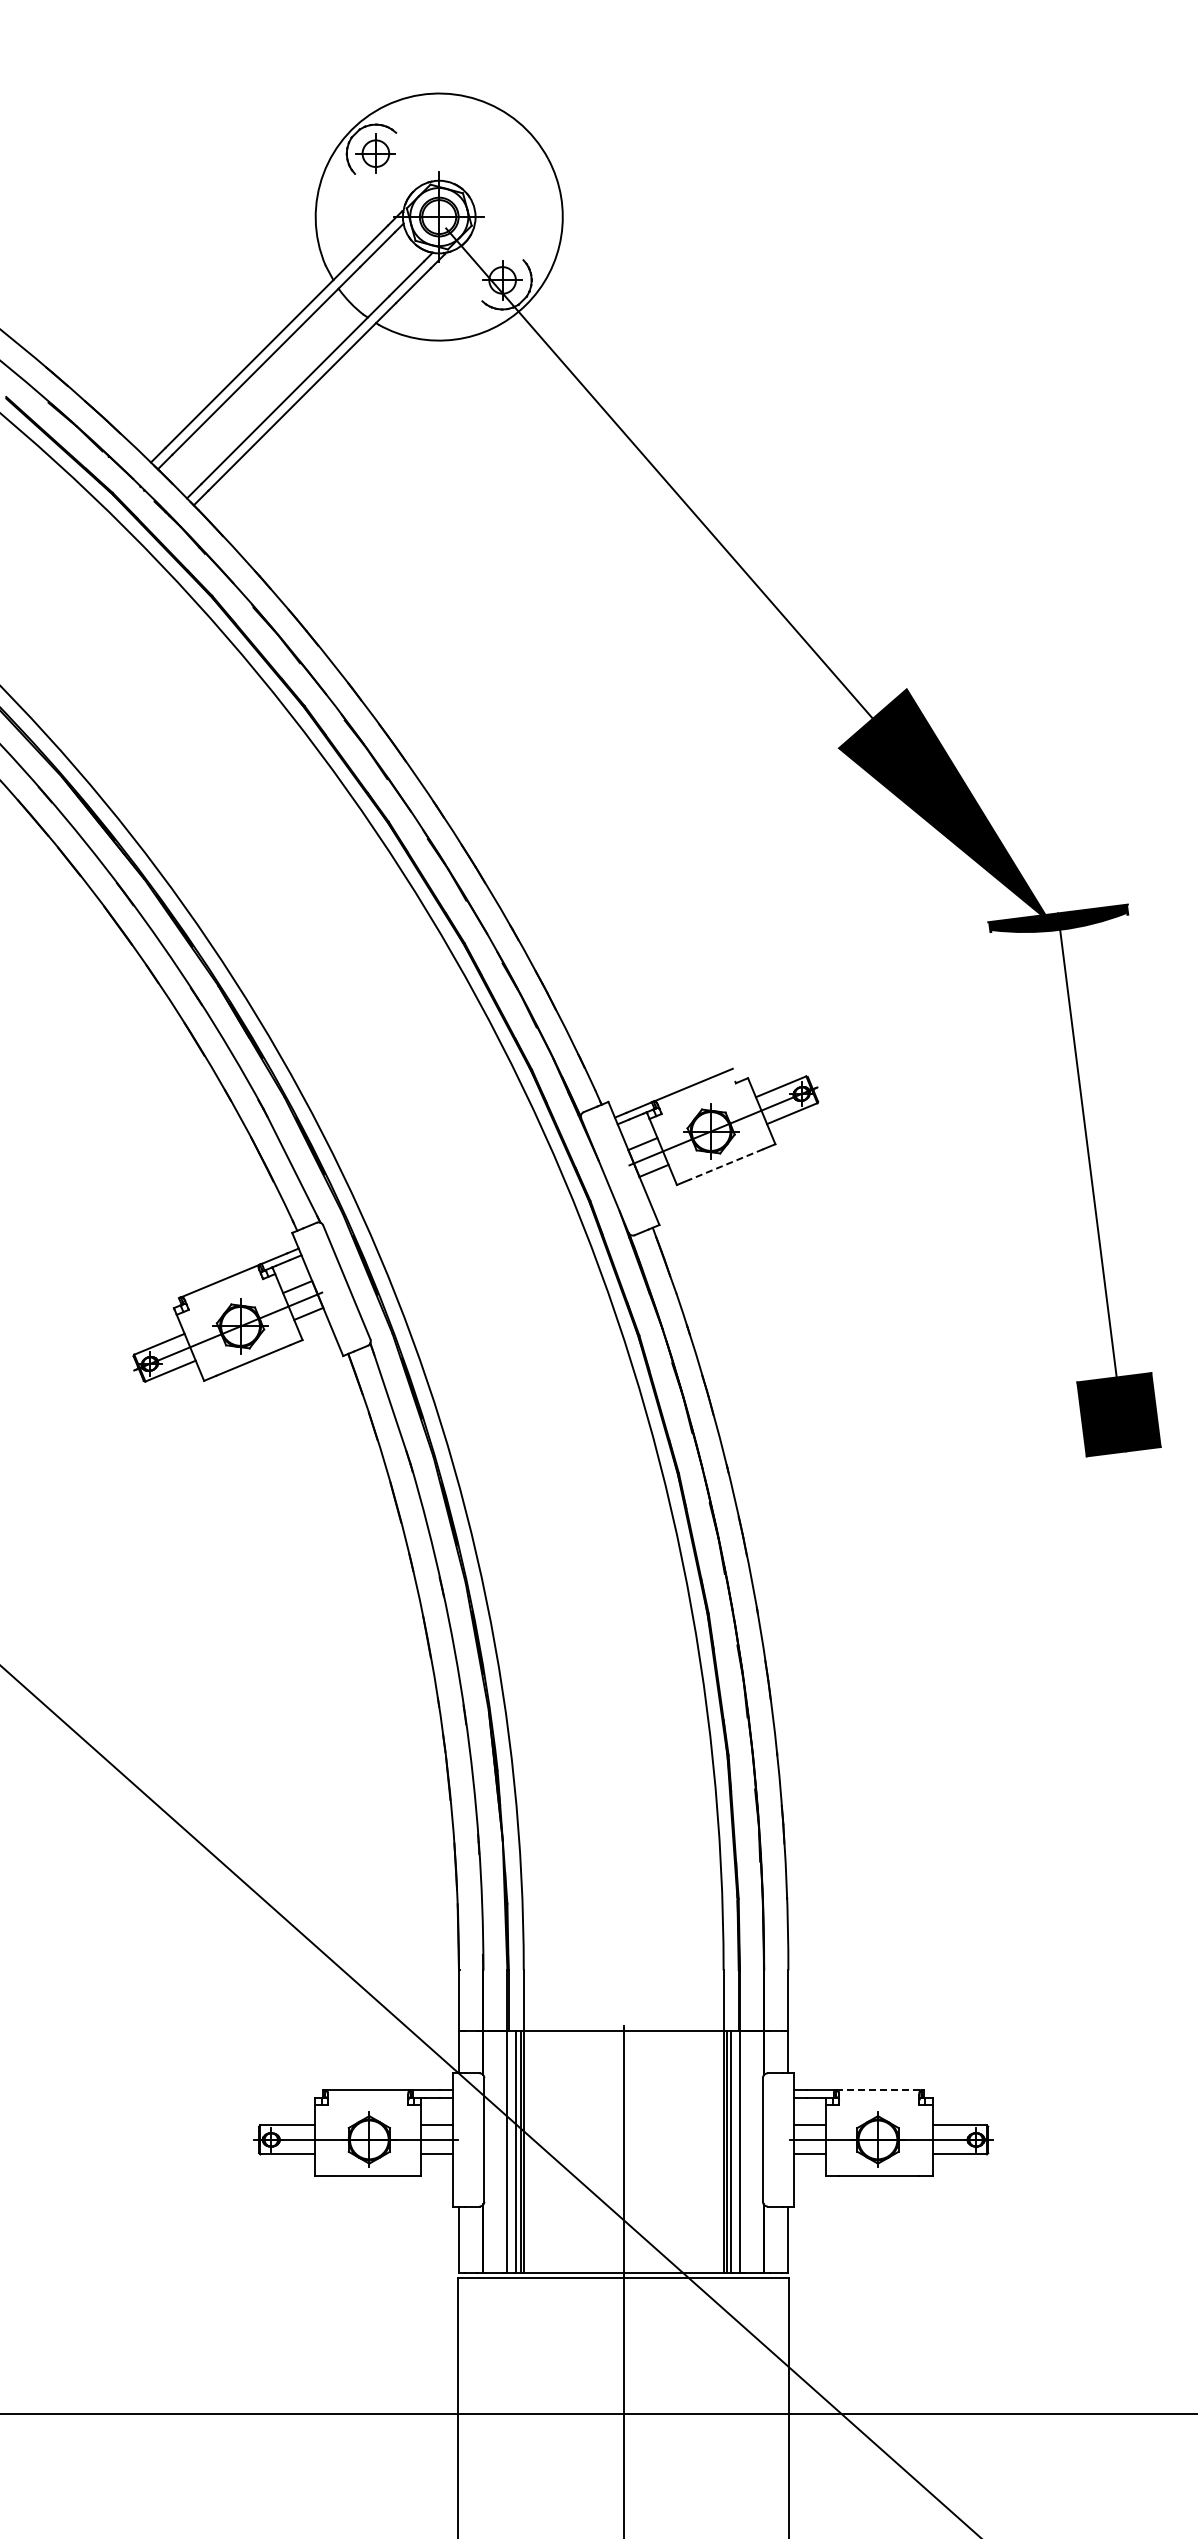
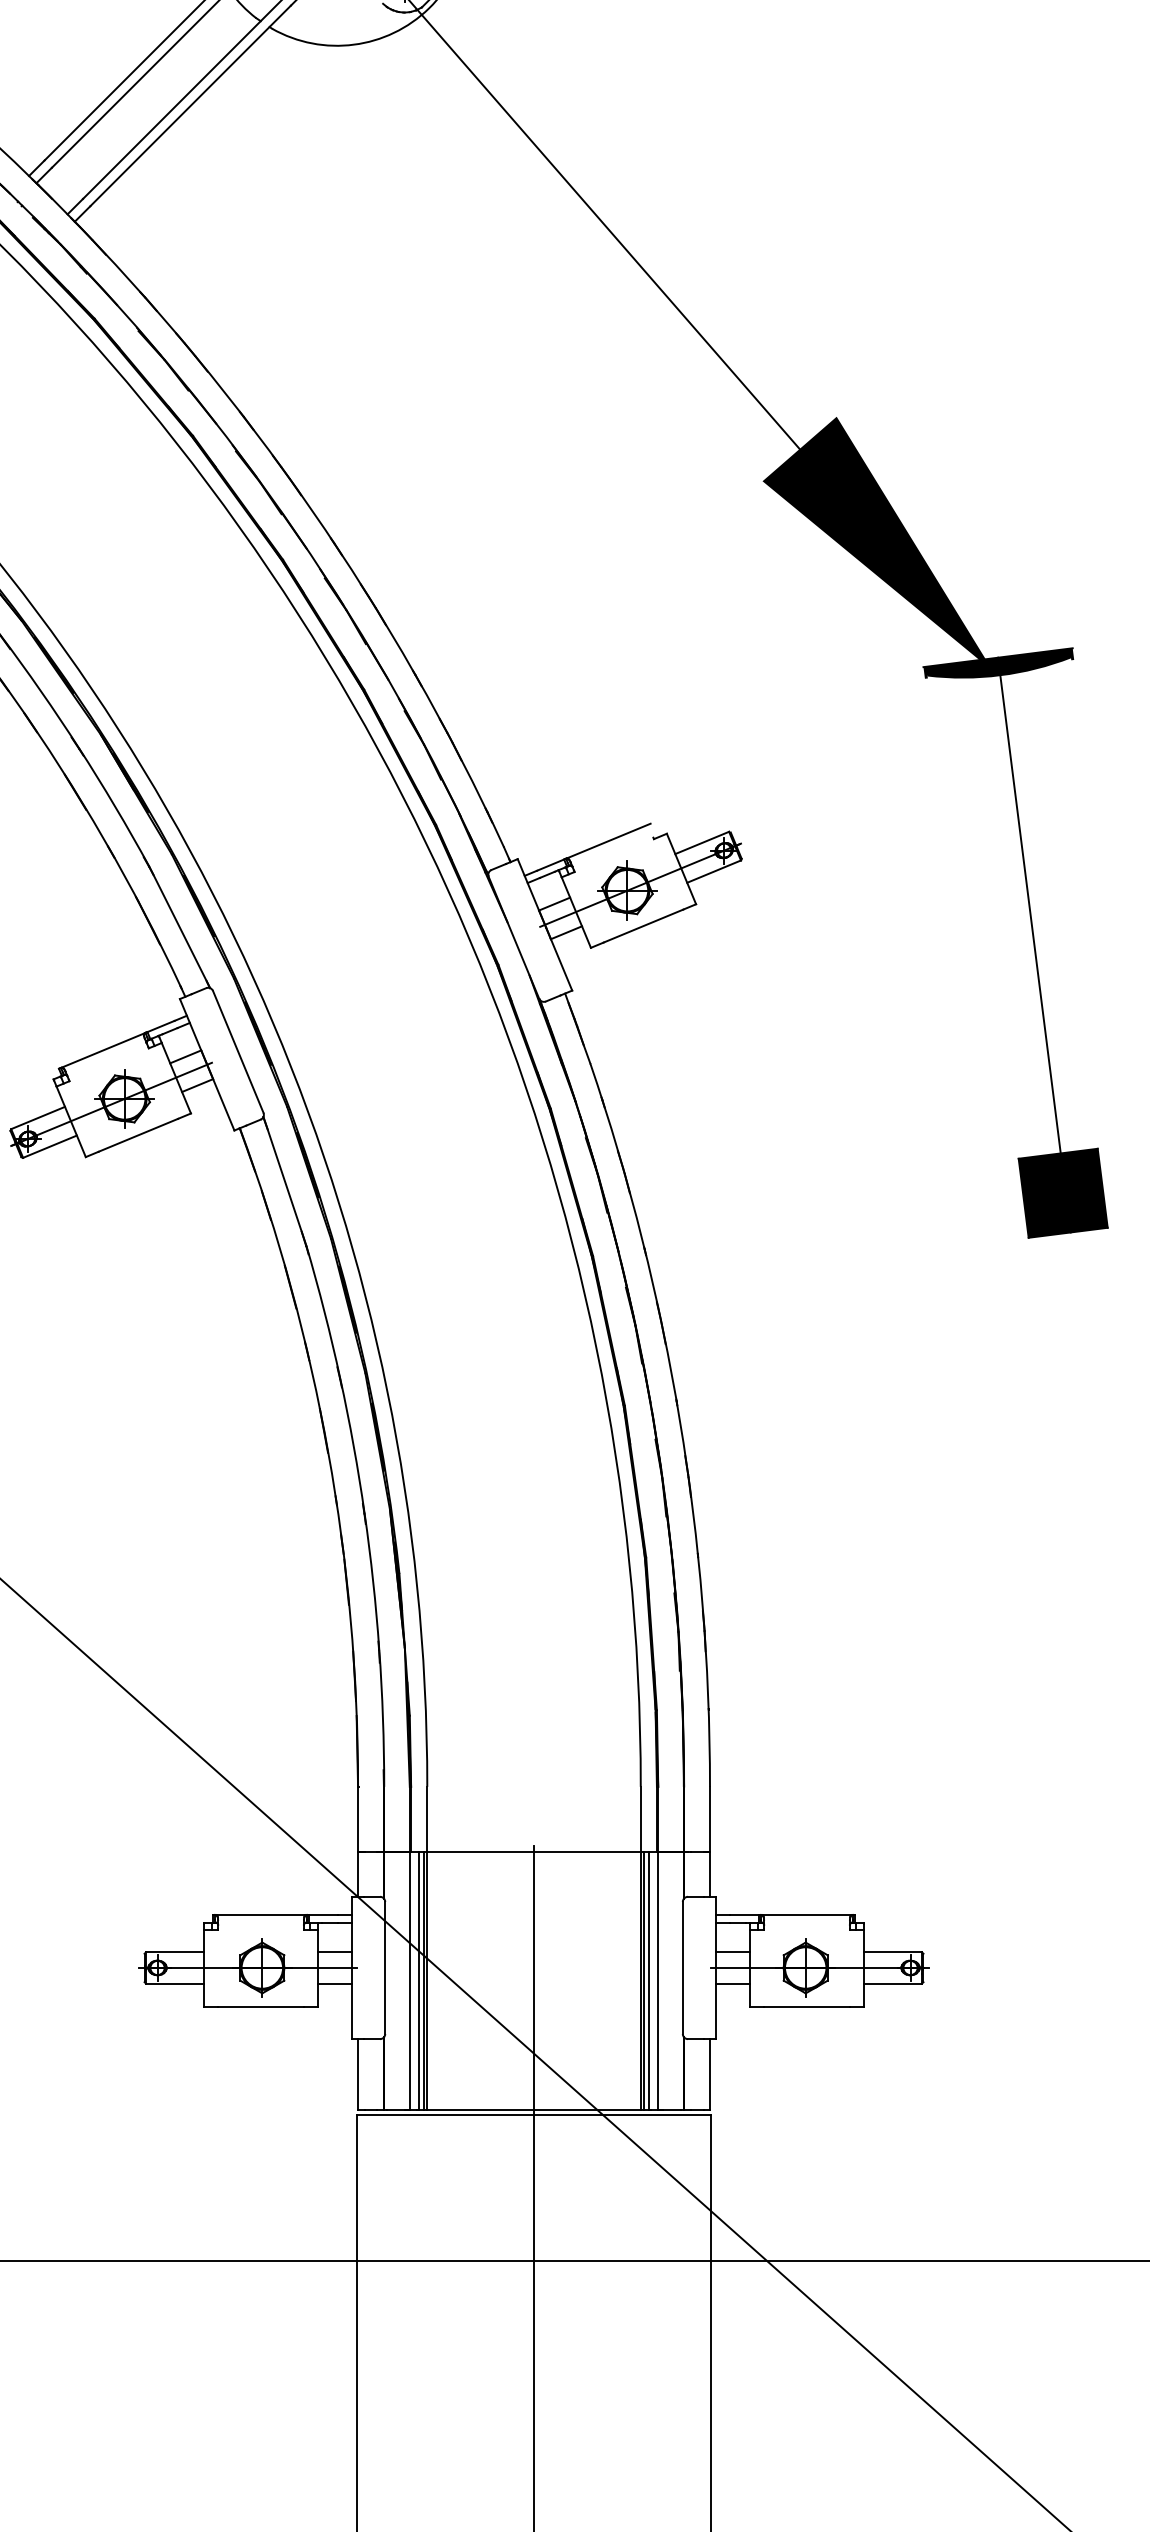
line: (725, 1164) -> (642, 925), dashed -> solid
line: (879, 2090) -> (807, 1915), dashed -> solid

